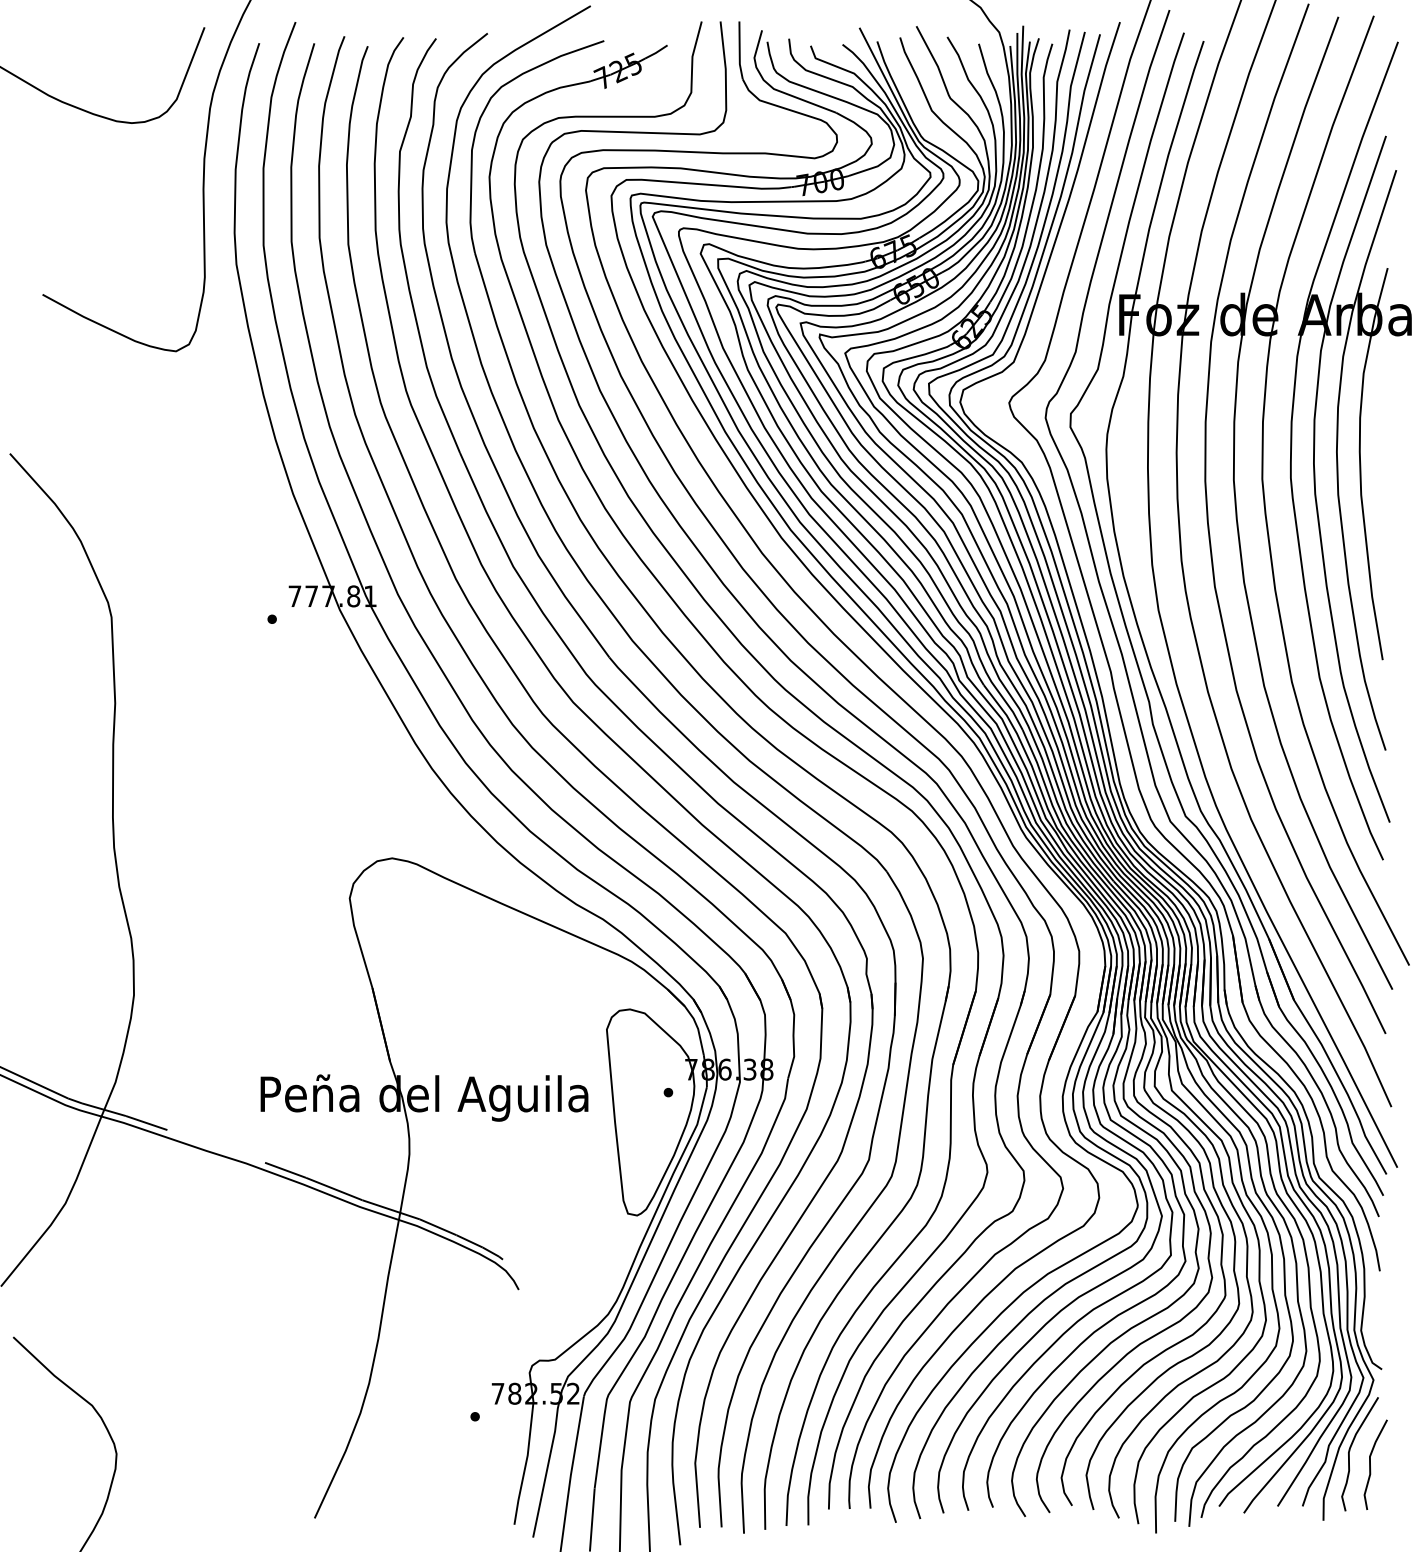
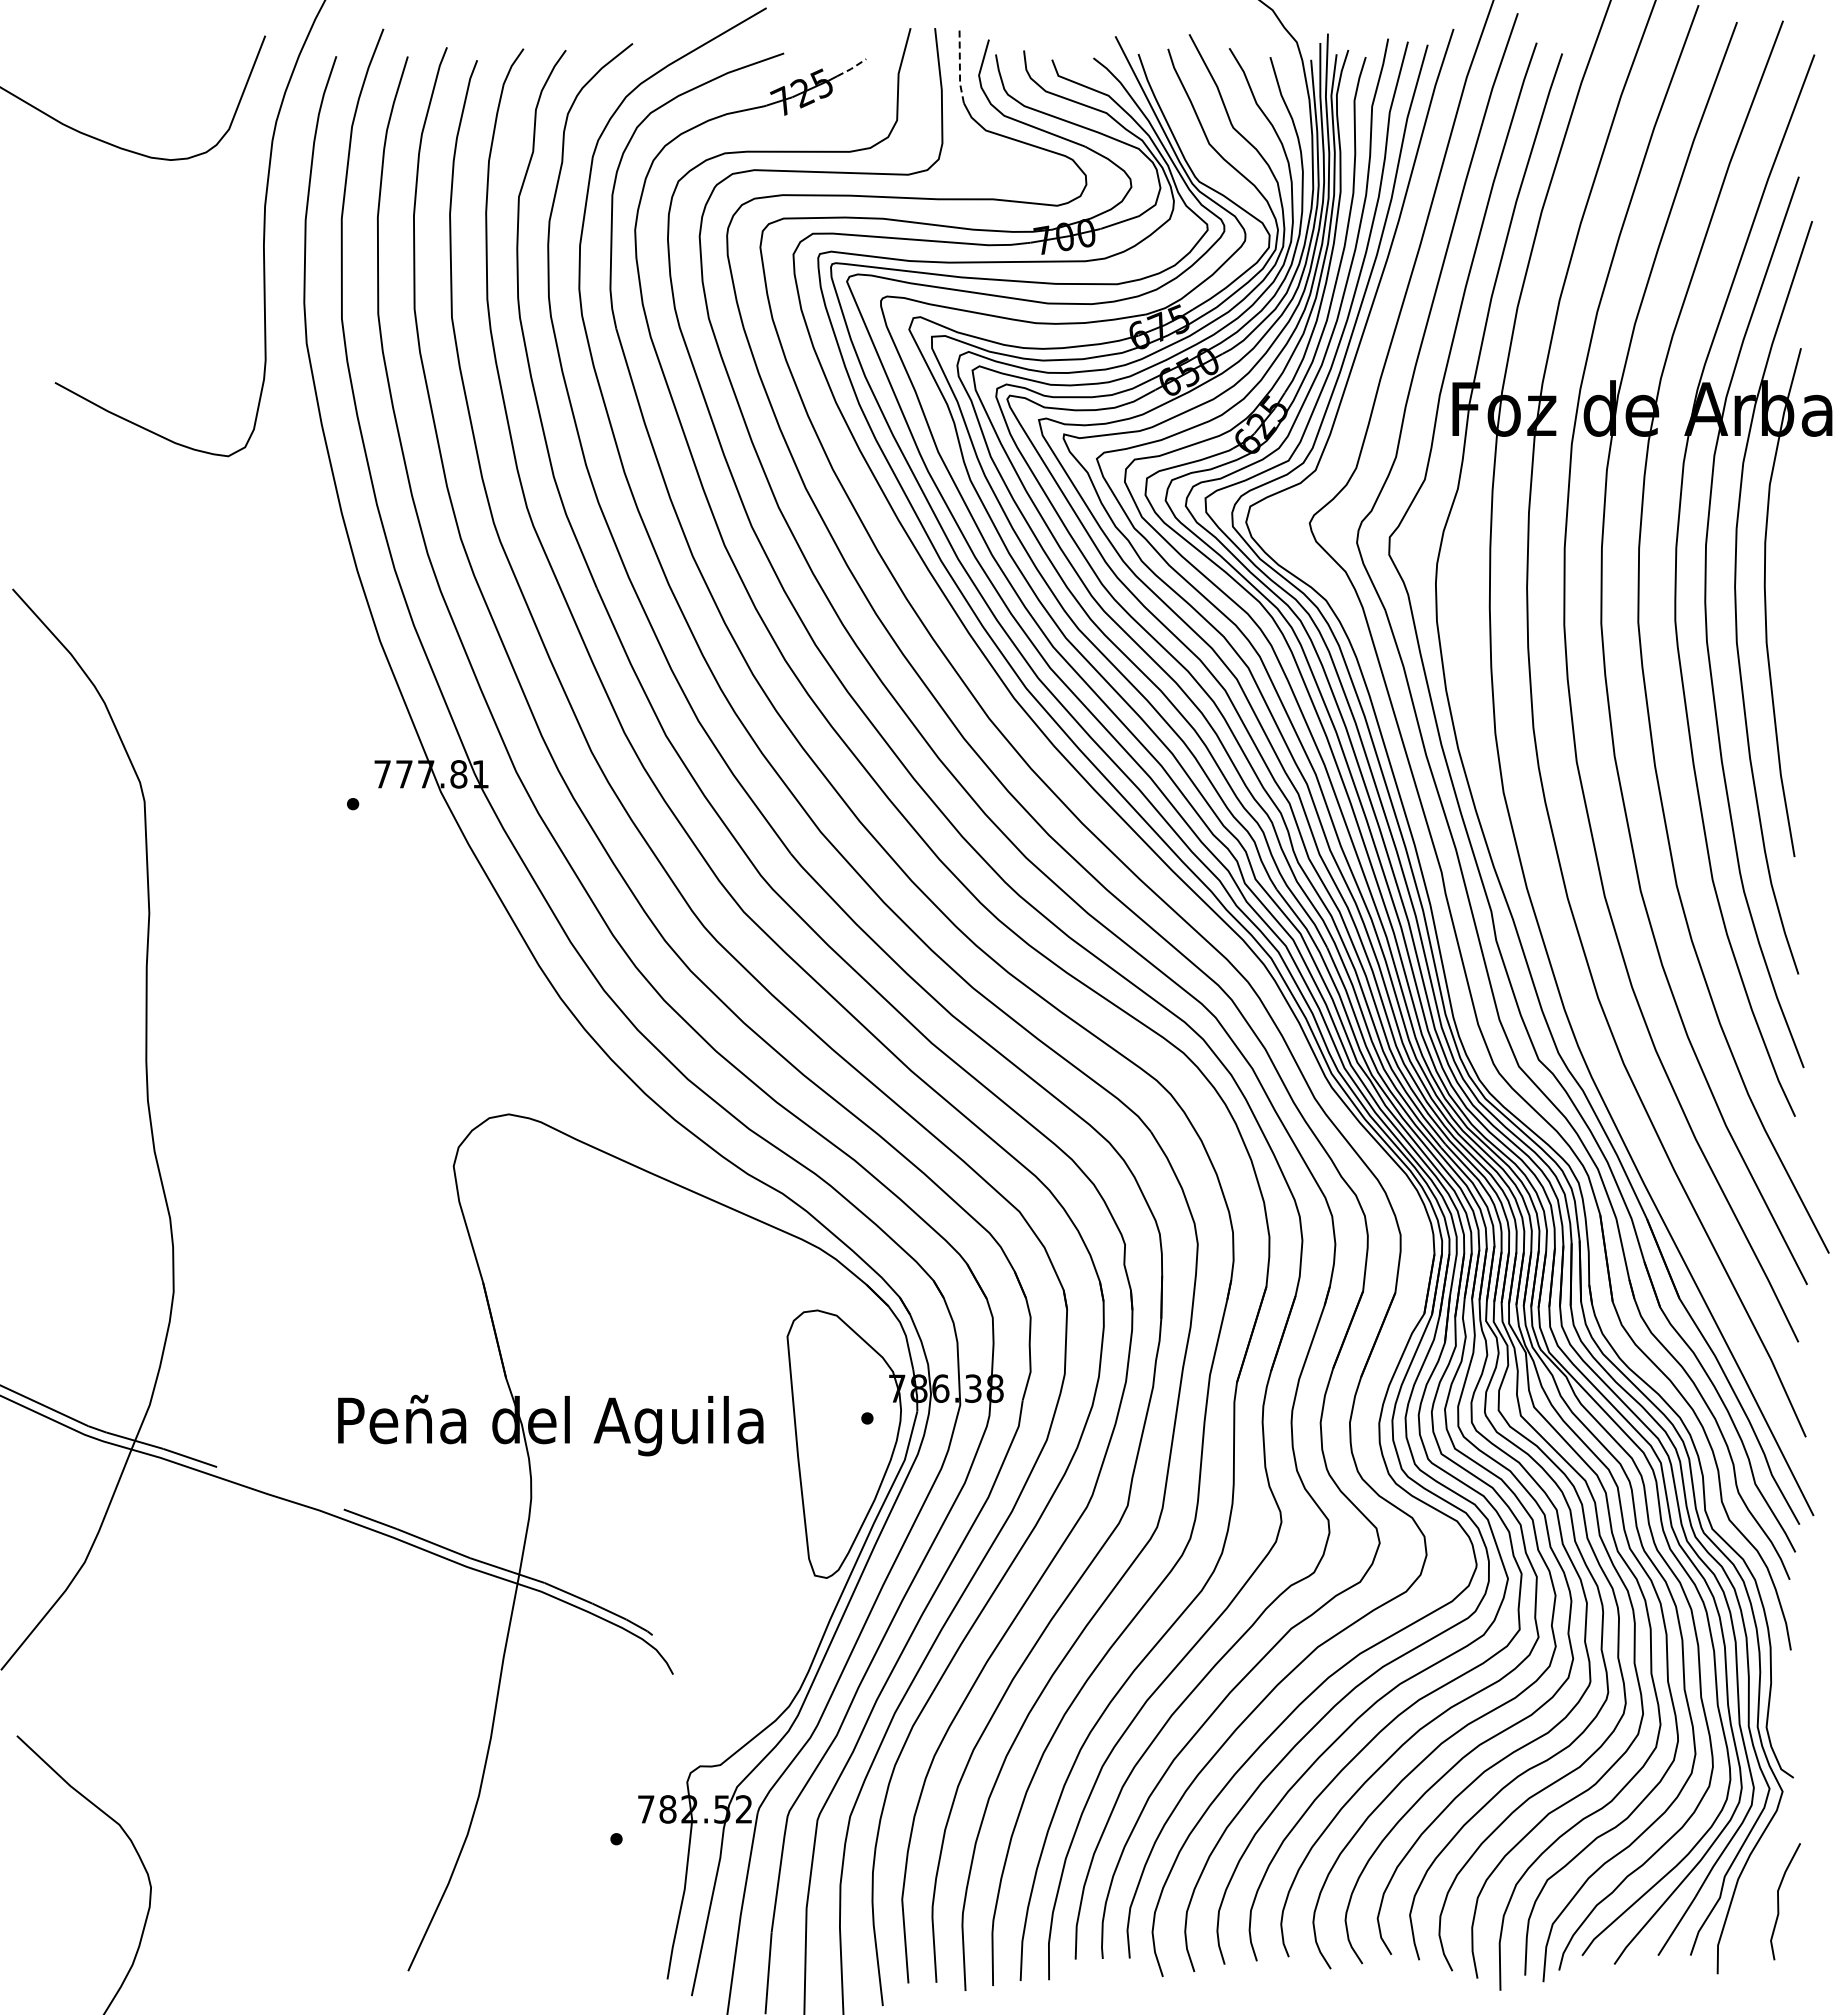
line: (739, 50) -> (959, 65), solid -> dashed
line: (656, 52) -> (851, 68), solid -> dashed
curve: (1350, 1450) -> (1752, 1883), removed

